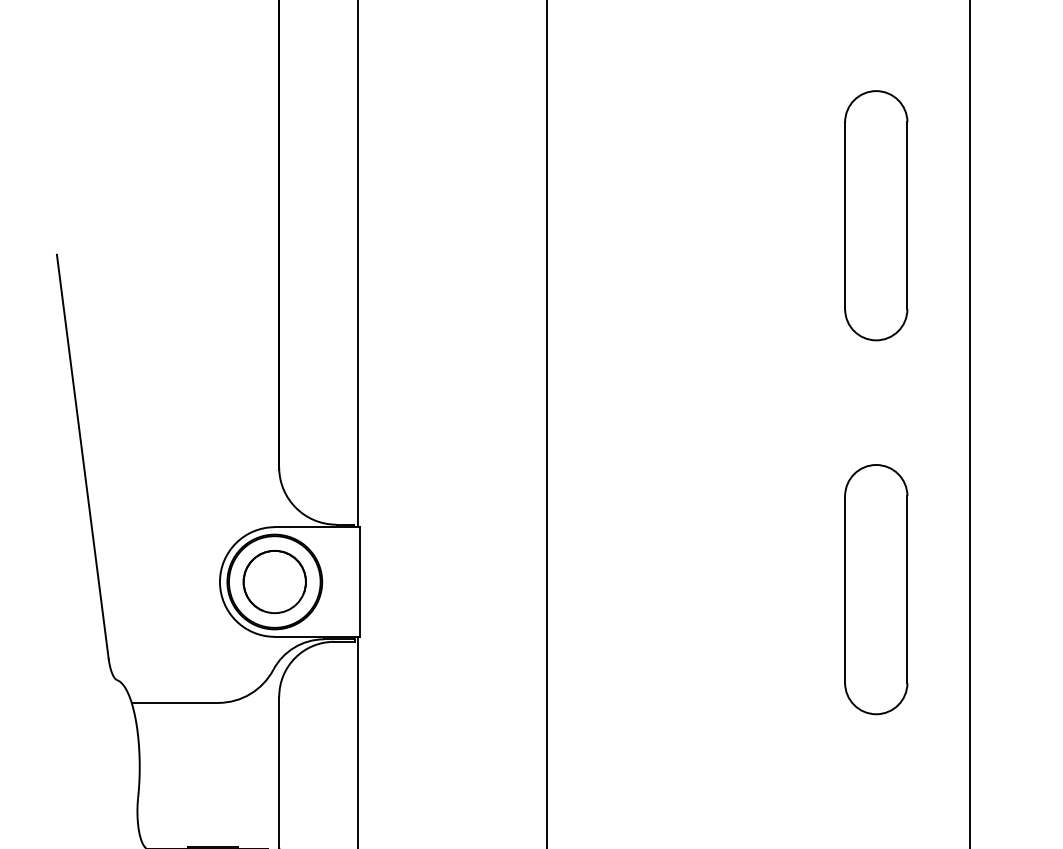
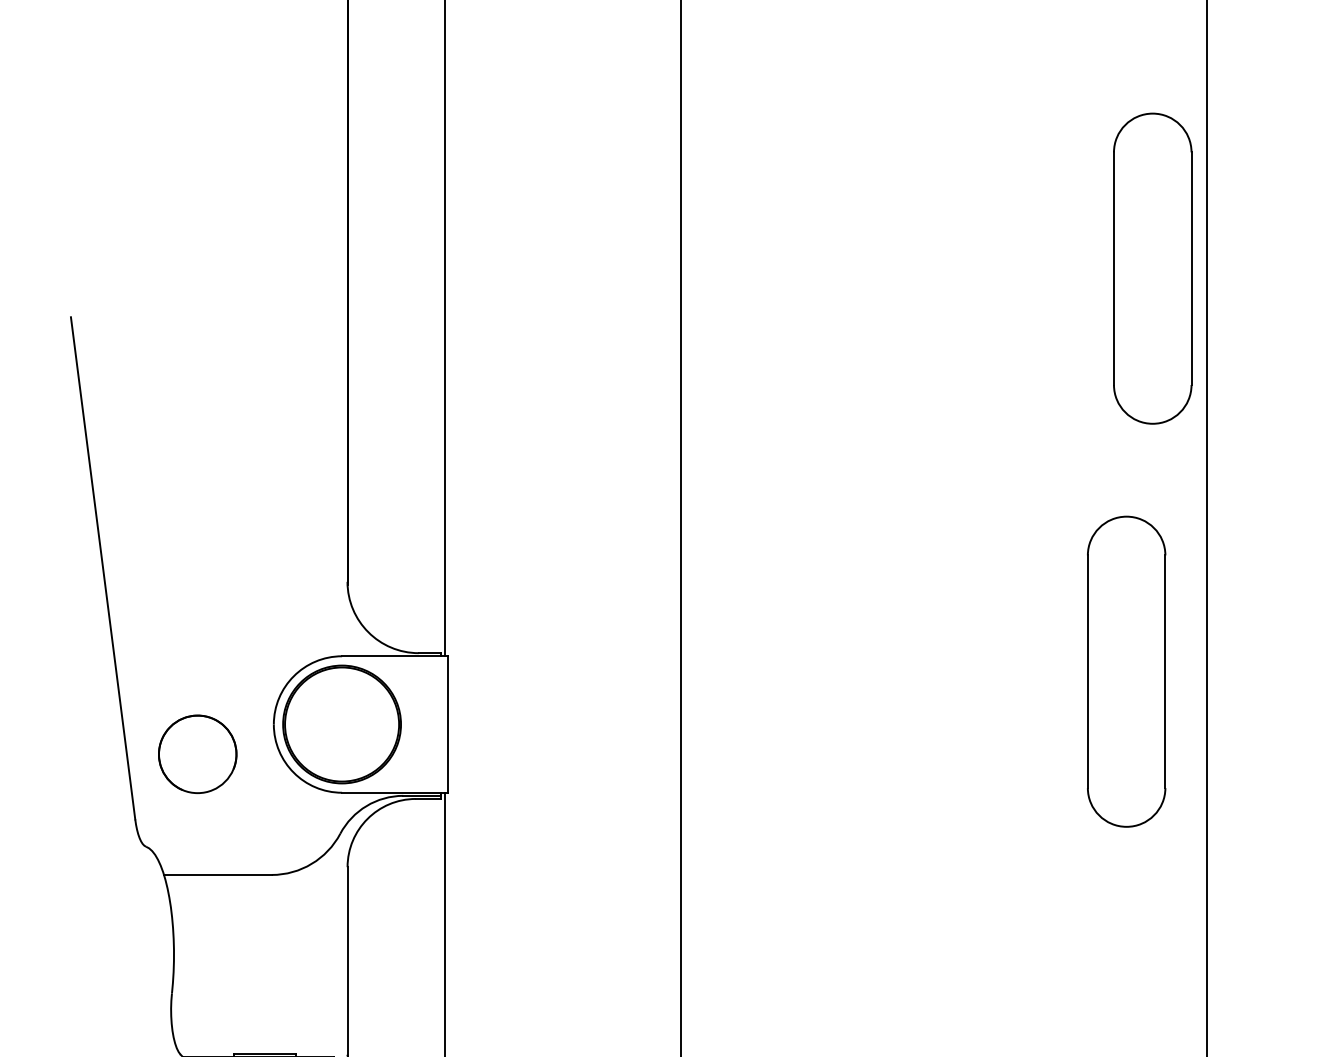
part: (876, 215) -> (1153, 268), moved
circle: (274, 582) -> (197, 754), moved
part: (876, 589) -> (1126, 671), moved

